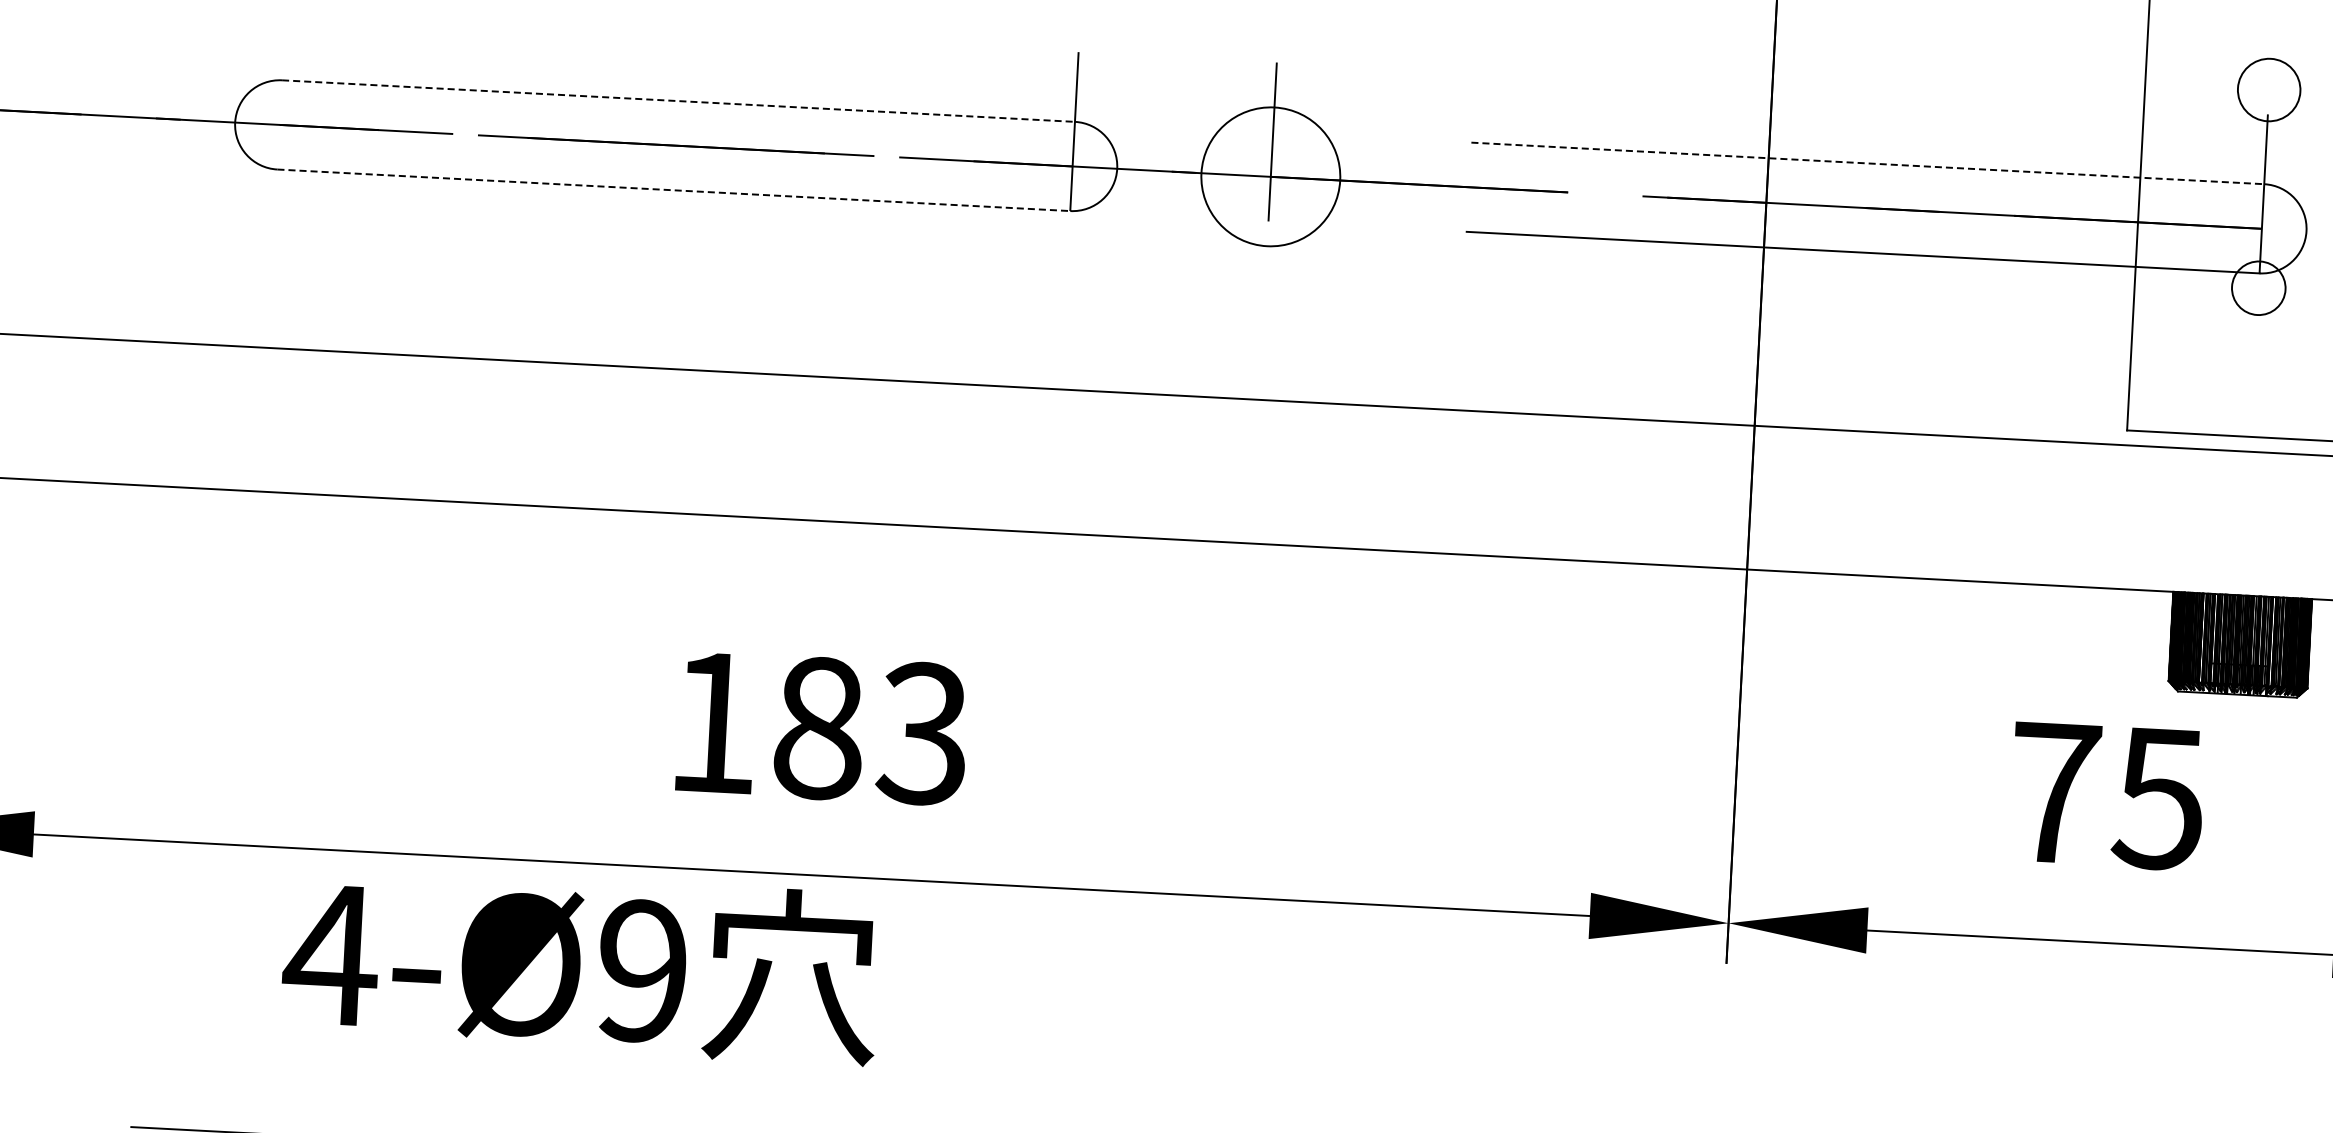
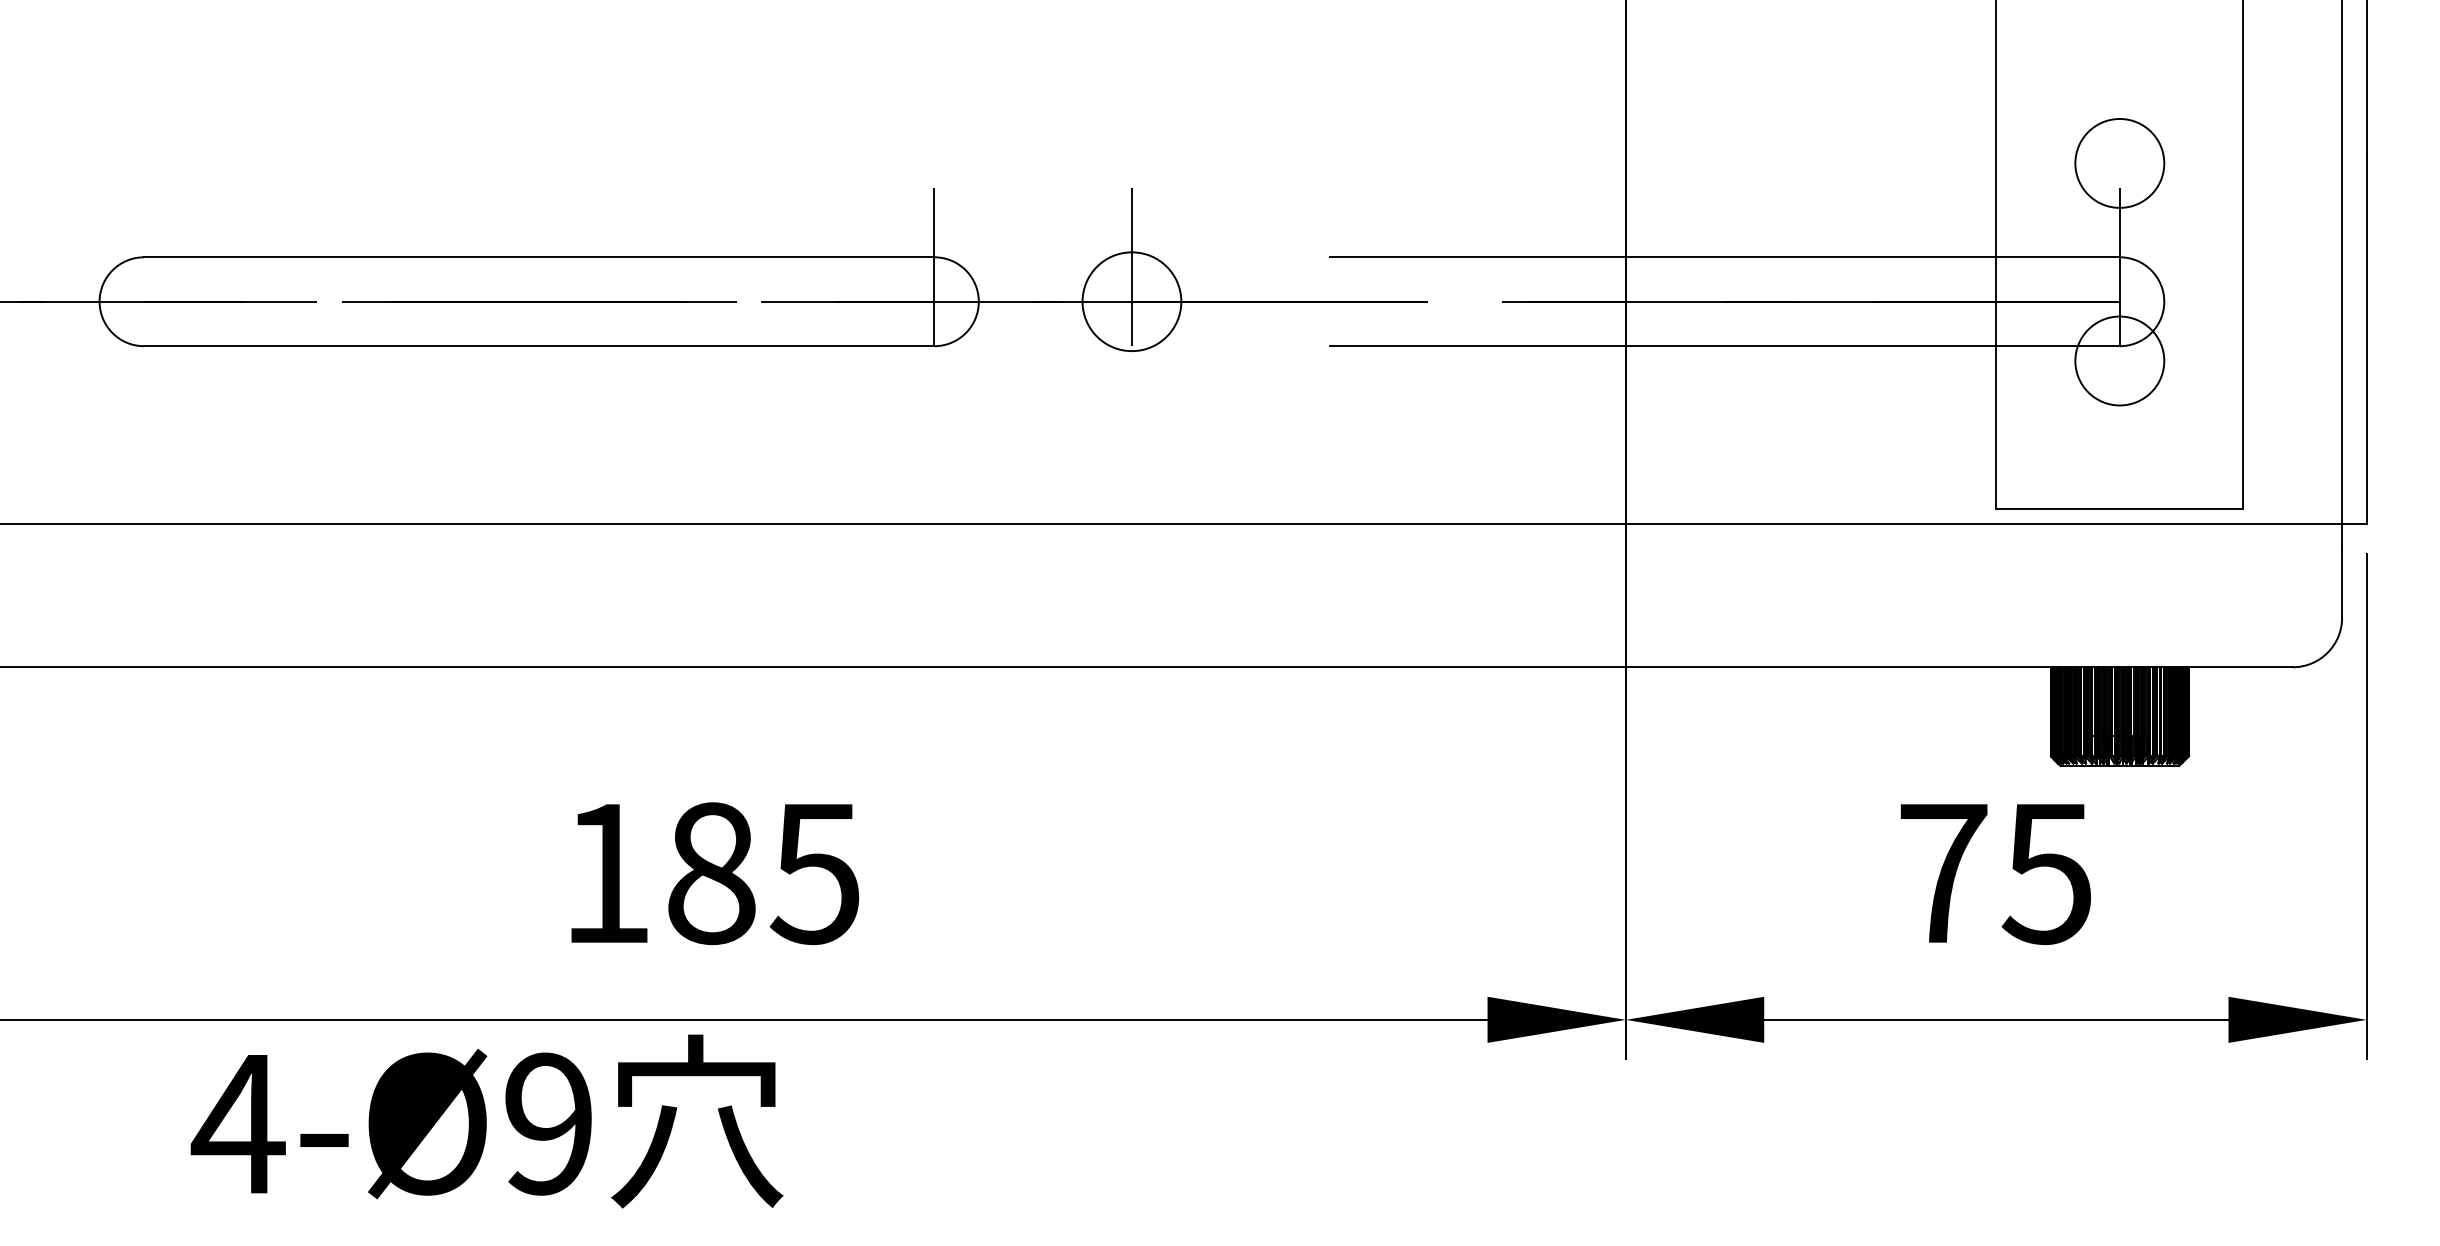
circle: (2268, 89) -> (2119, 162), size x1.43
line: (678, 101) -> (539, 257), dashed -> solid
line: (1868, 163) -> (1725, 257), dashed -> solid
circle: (1270, 176) -> (1131, 301), size x0.71
line: (674, 190) -> (539, 346), dashed -> solid
circle: (2258, 287) -> (2119, 360), size x1.67
text: (922, 733) -> (814, 873), 183 -> 185

